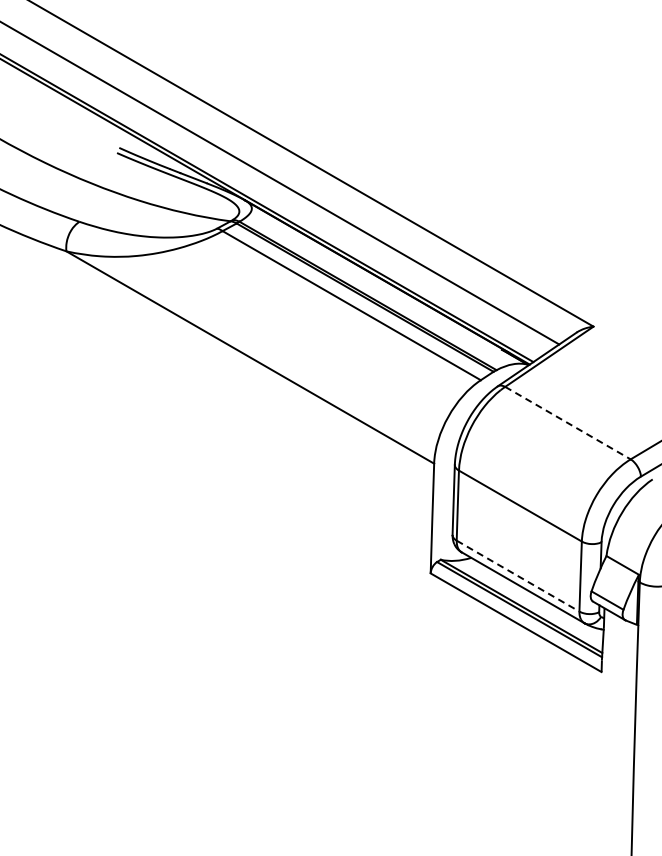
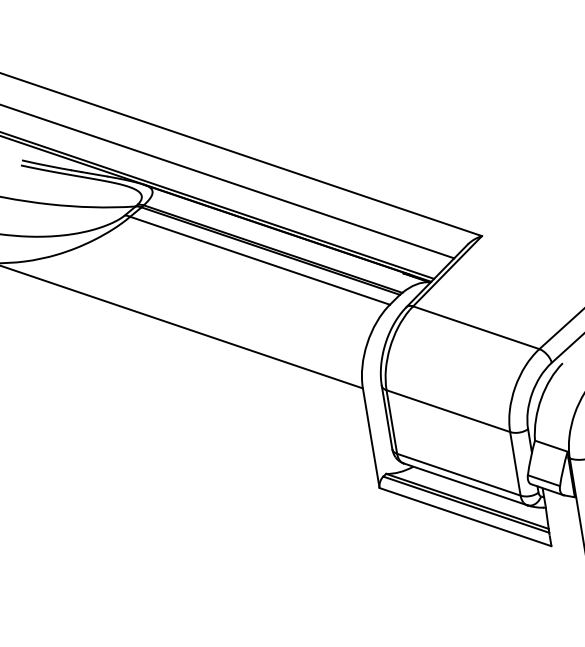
line: (568, 423) -> (476, 327), dashed -> solid
line: (518, 576) -> (459, 474), dashed -> solid

